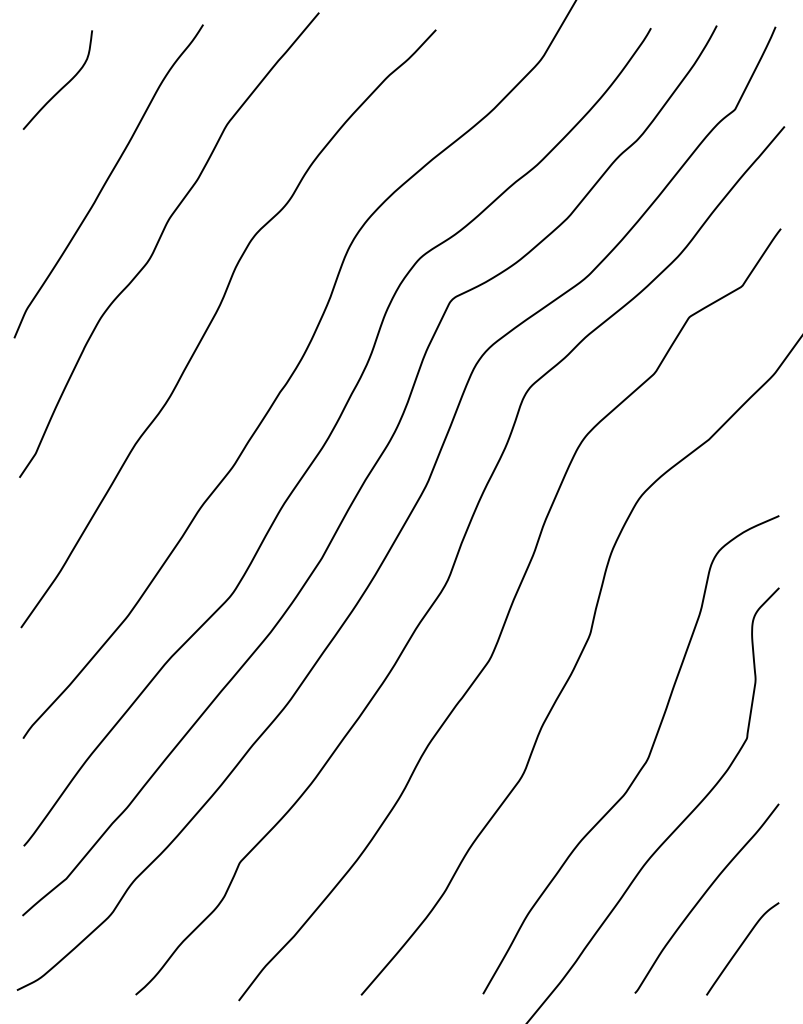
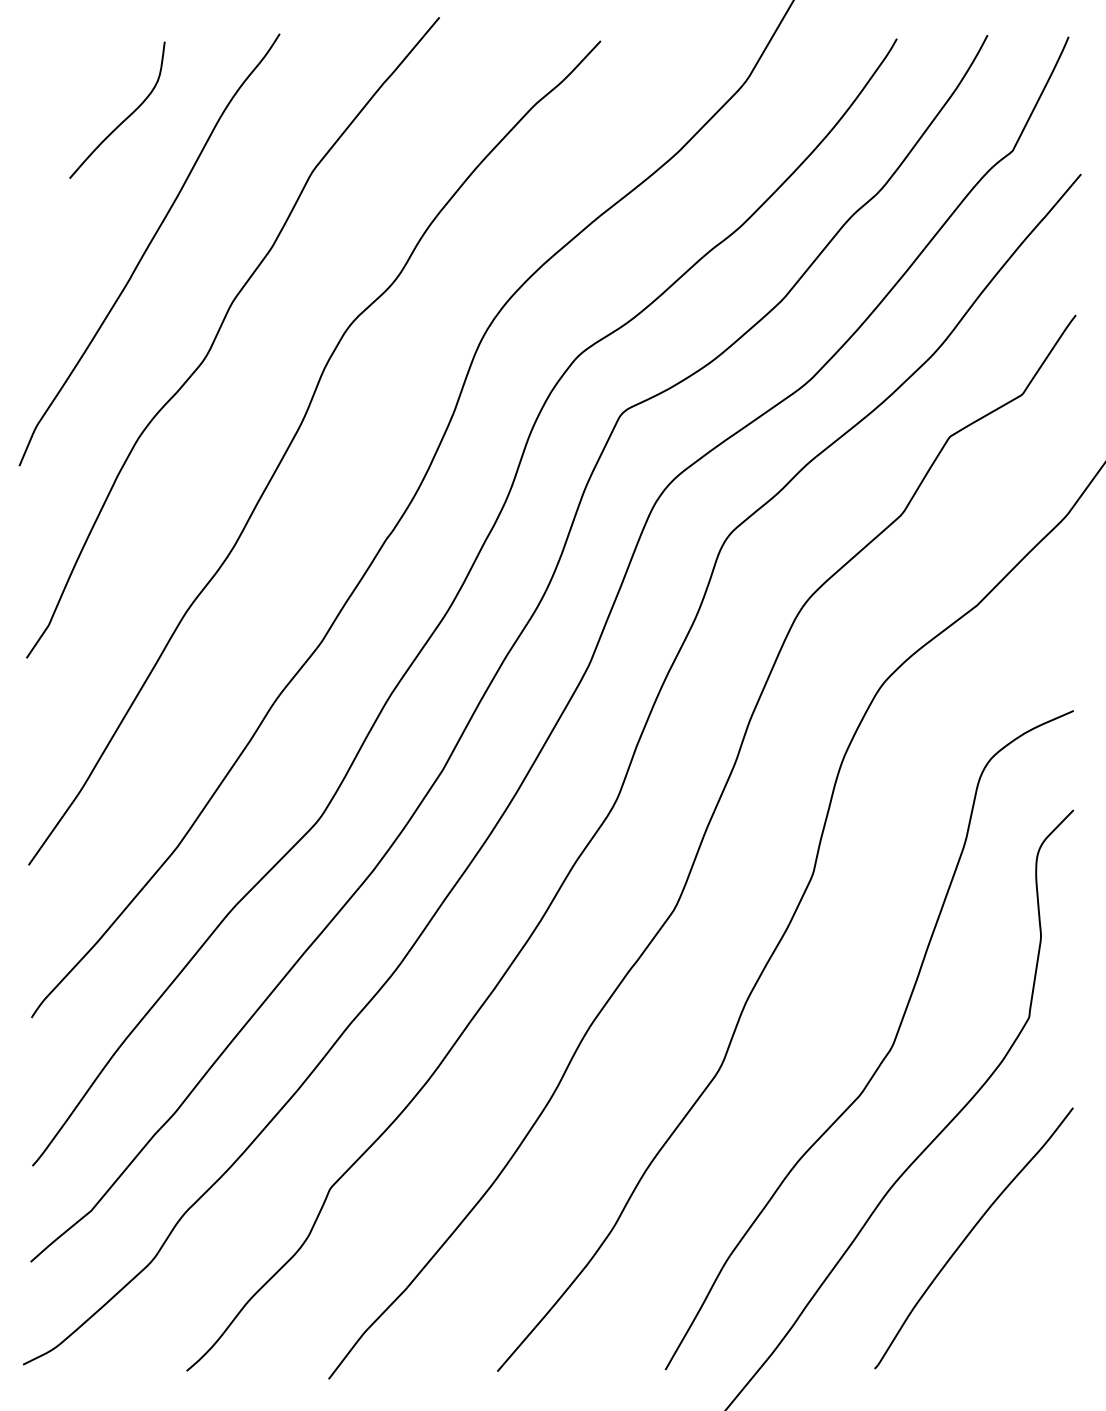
curve: (64, 85) -> (126, 117), moved
curve: (741, 946) -> (1021, 1304), removed

